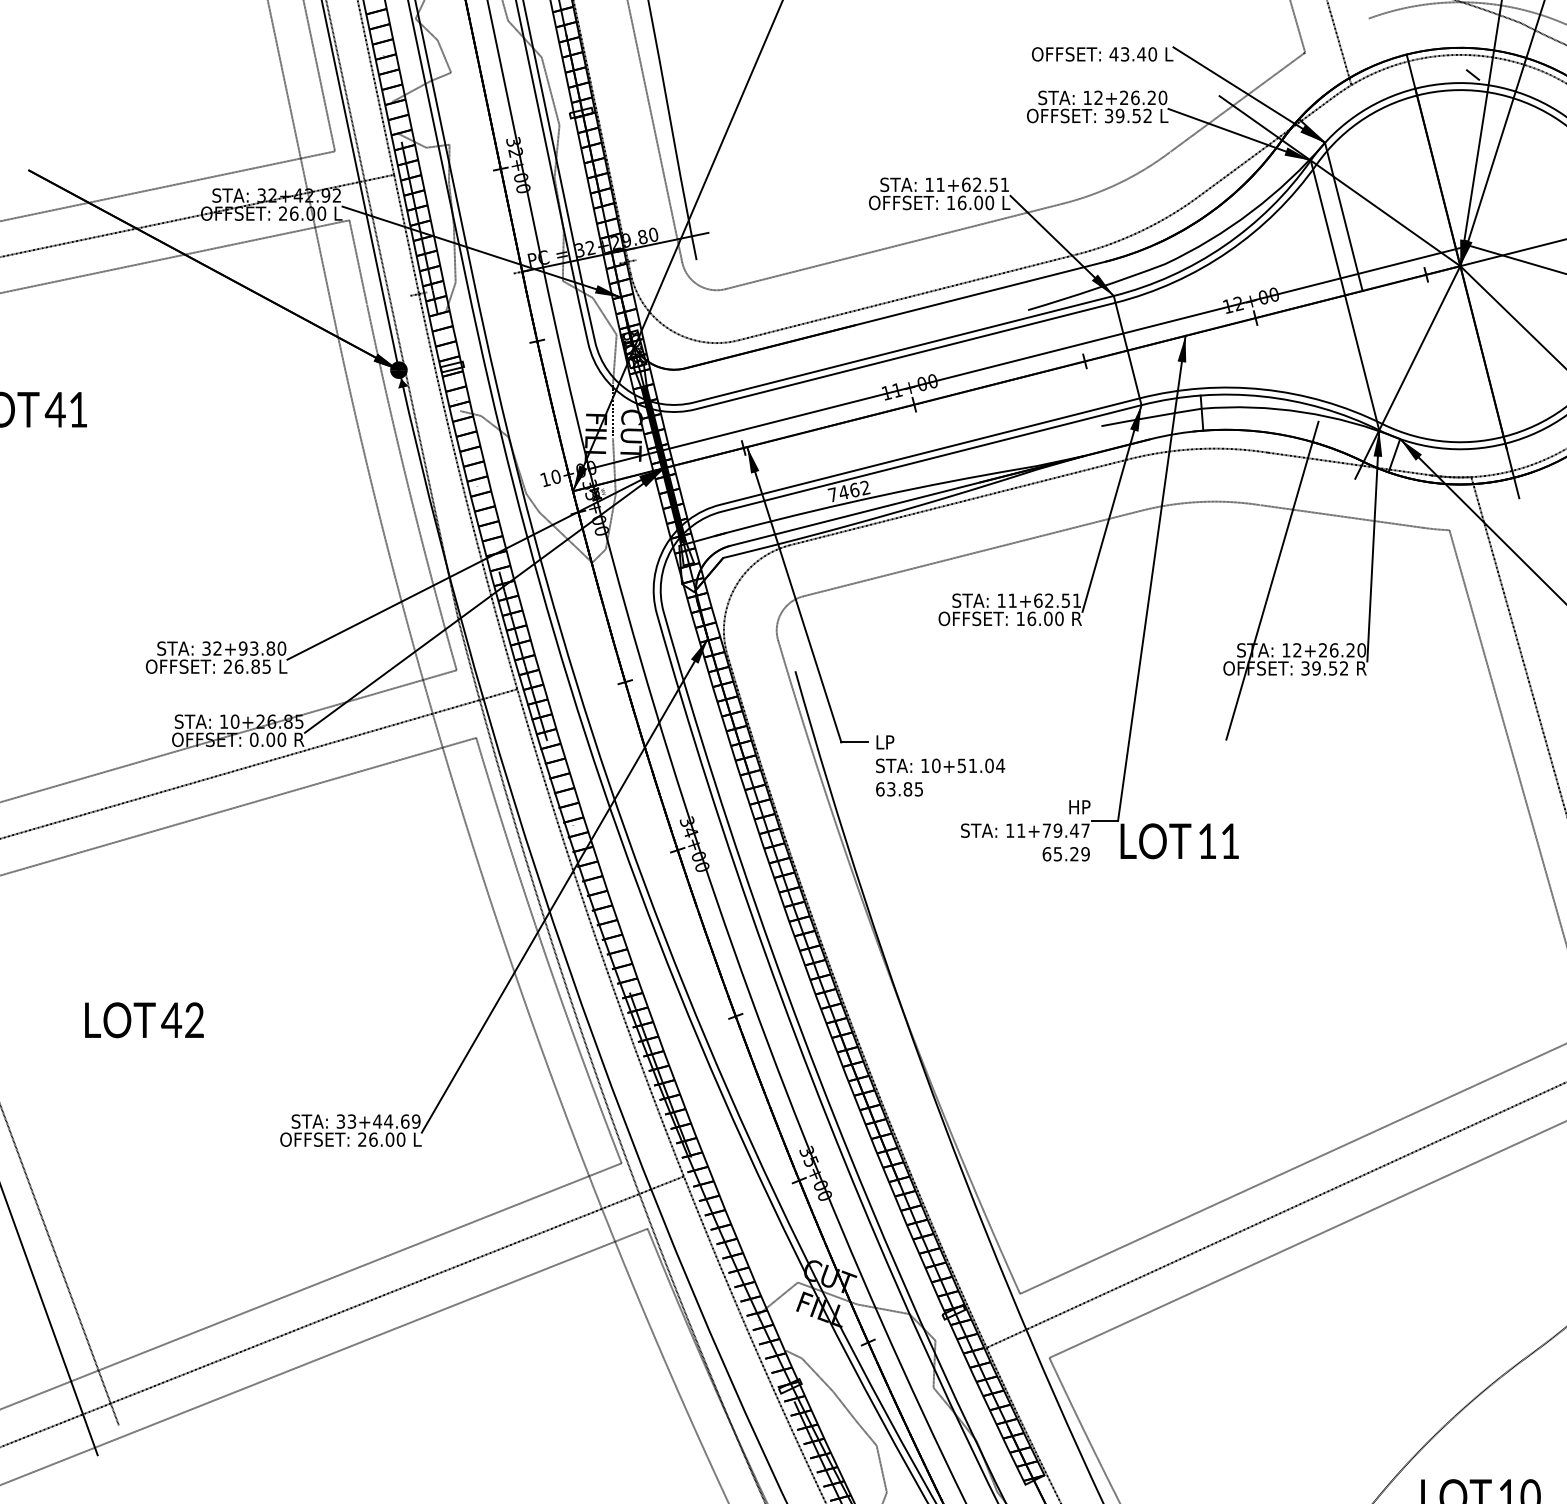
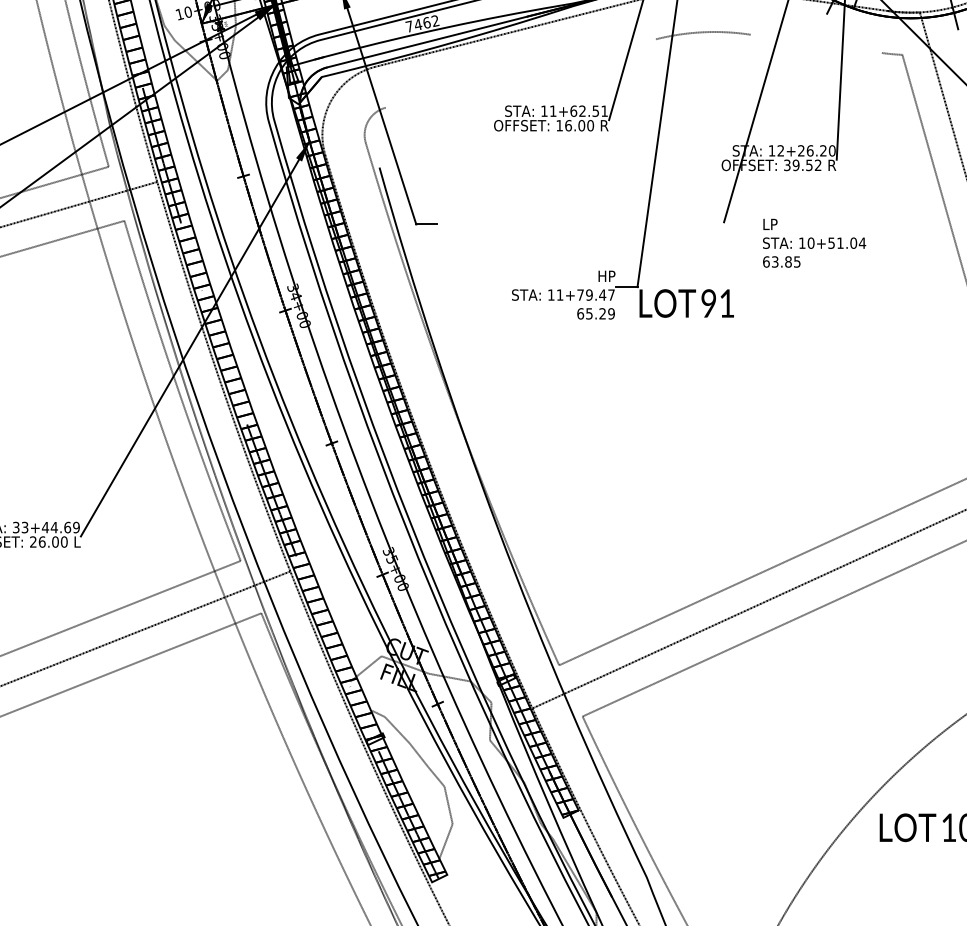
line: (1341, 516) -> (816, 43), removed
line: (971, 553) -> (520, 73), removed
text: (940, 765) -> (814, 242), moved
text: (1207, 840) -> (708, 302), 11 -> 91

